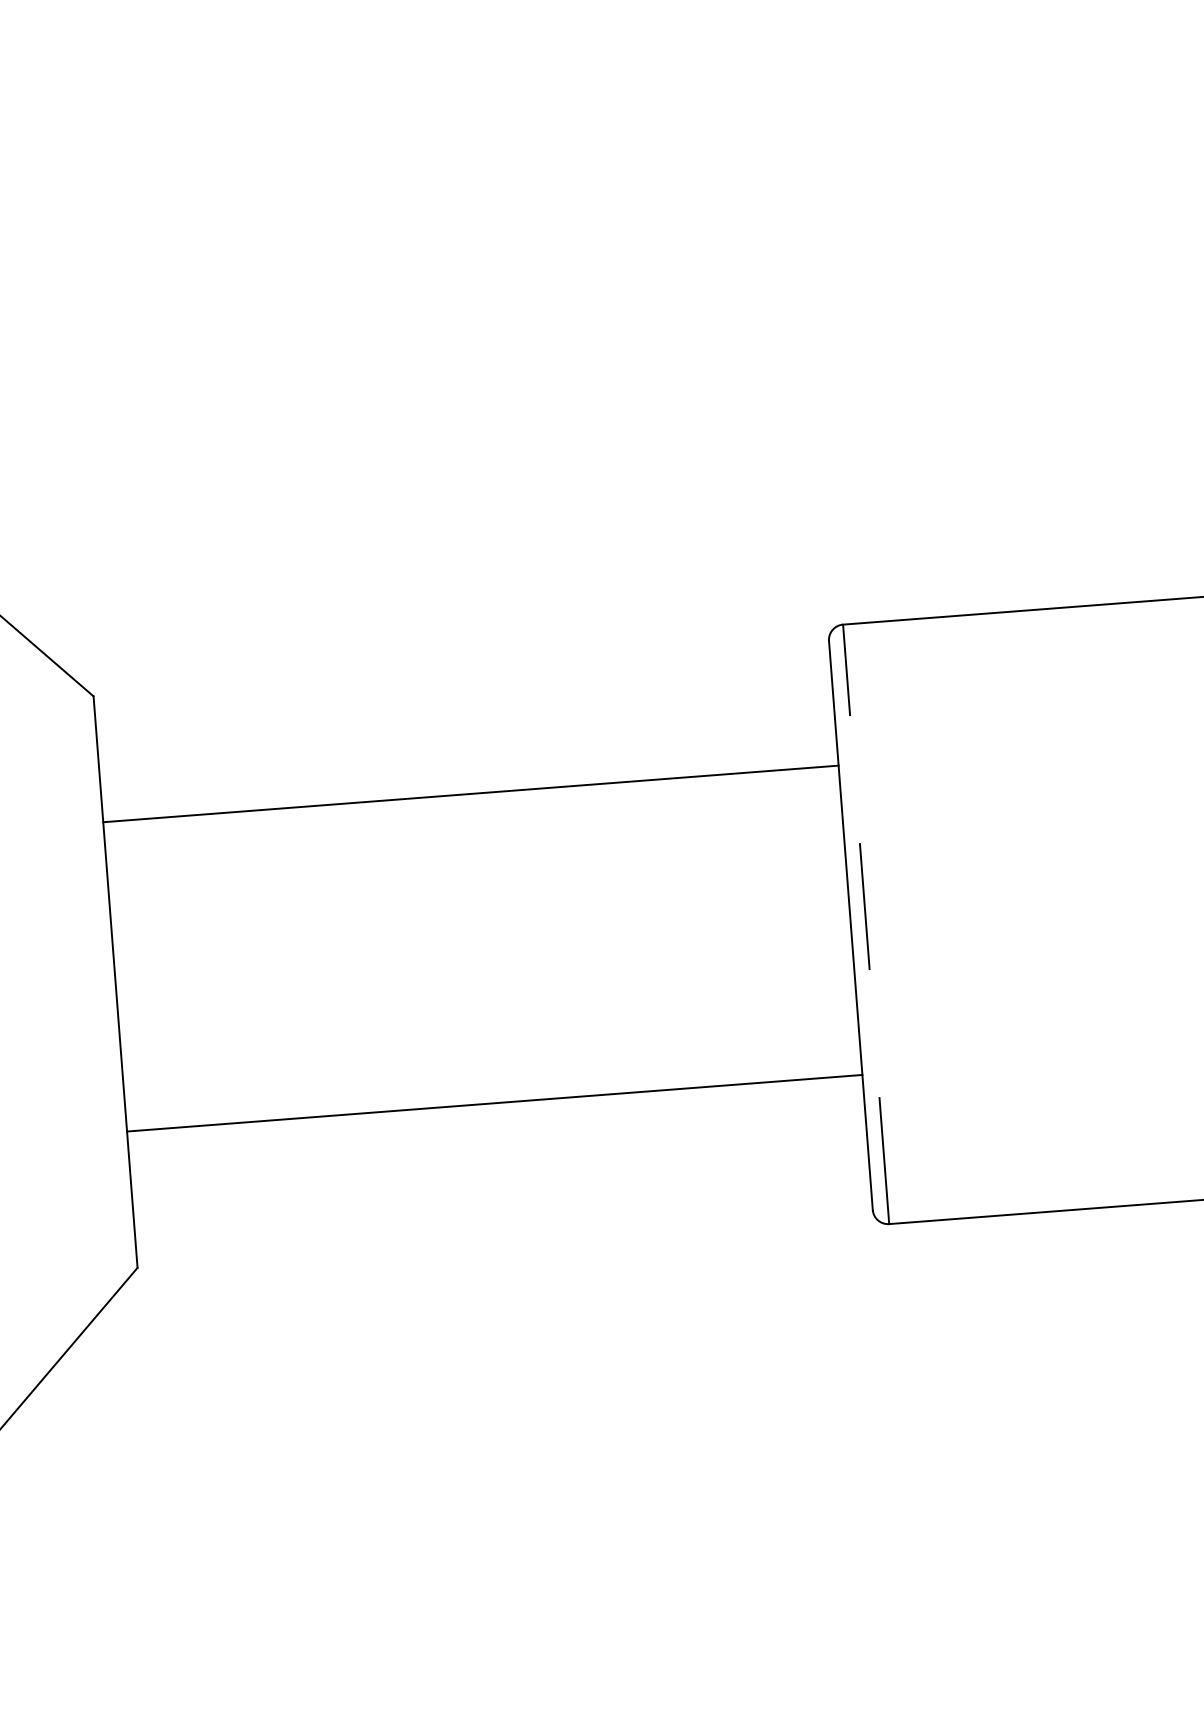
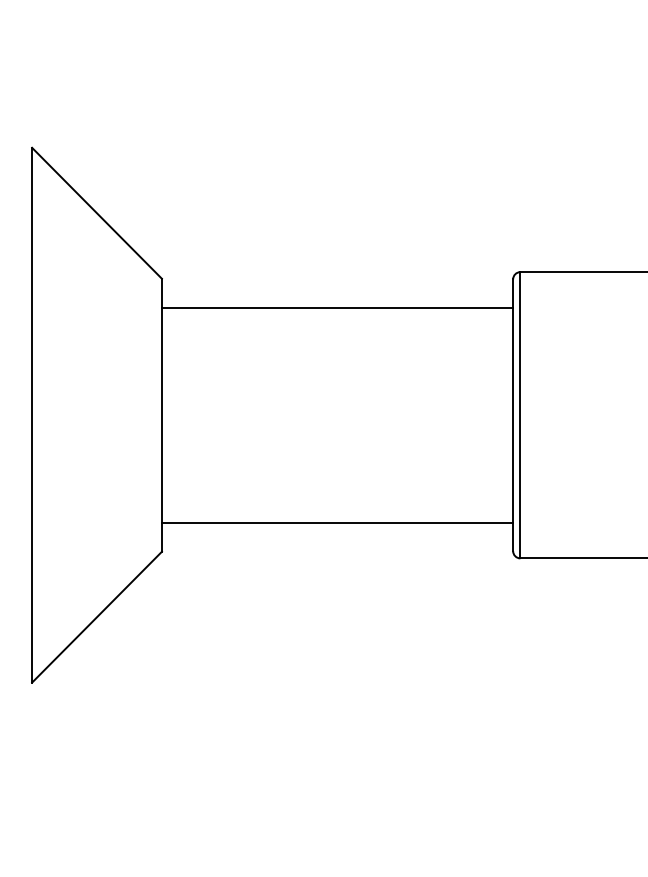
line: (470, 793) -> (337, 307), moved
line: (866, 922) -> (520, 414), dashed -> solid
line: (494, 1102) -> (337, 522), moved

